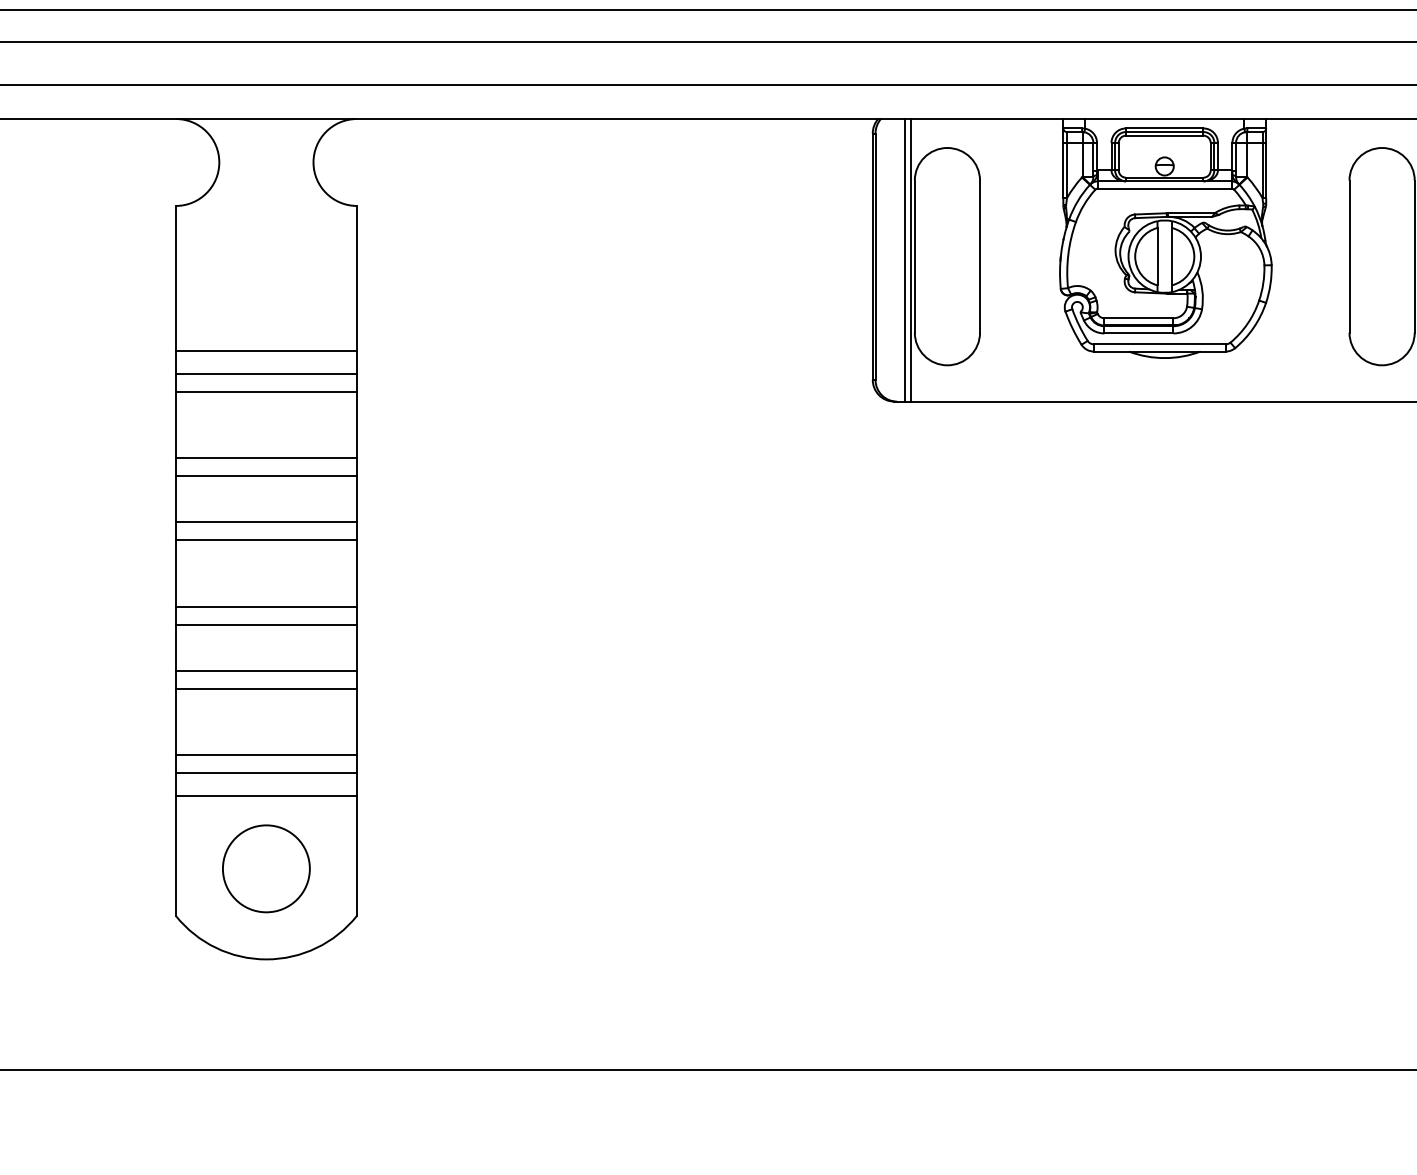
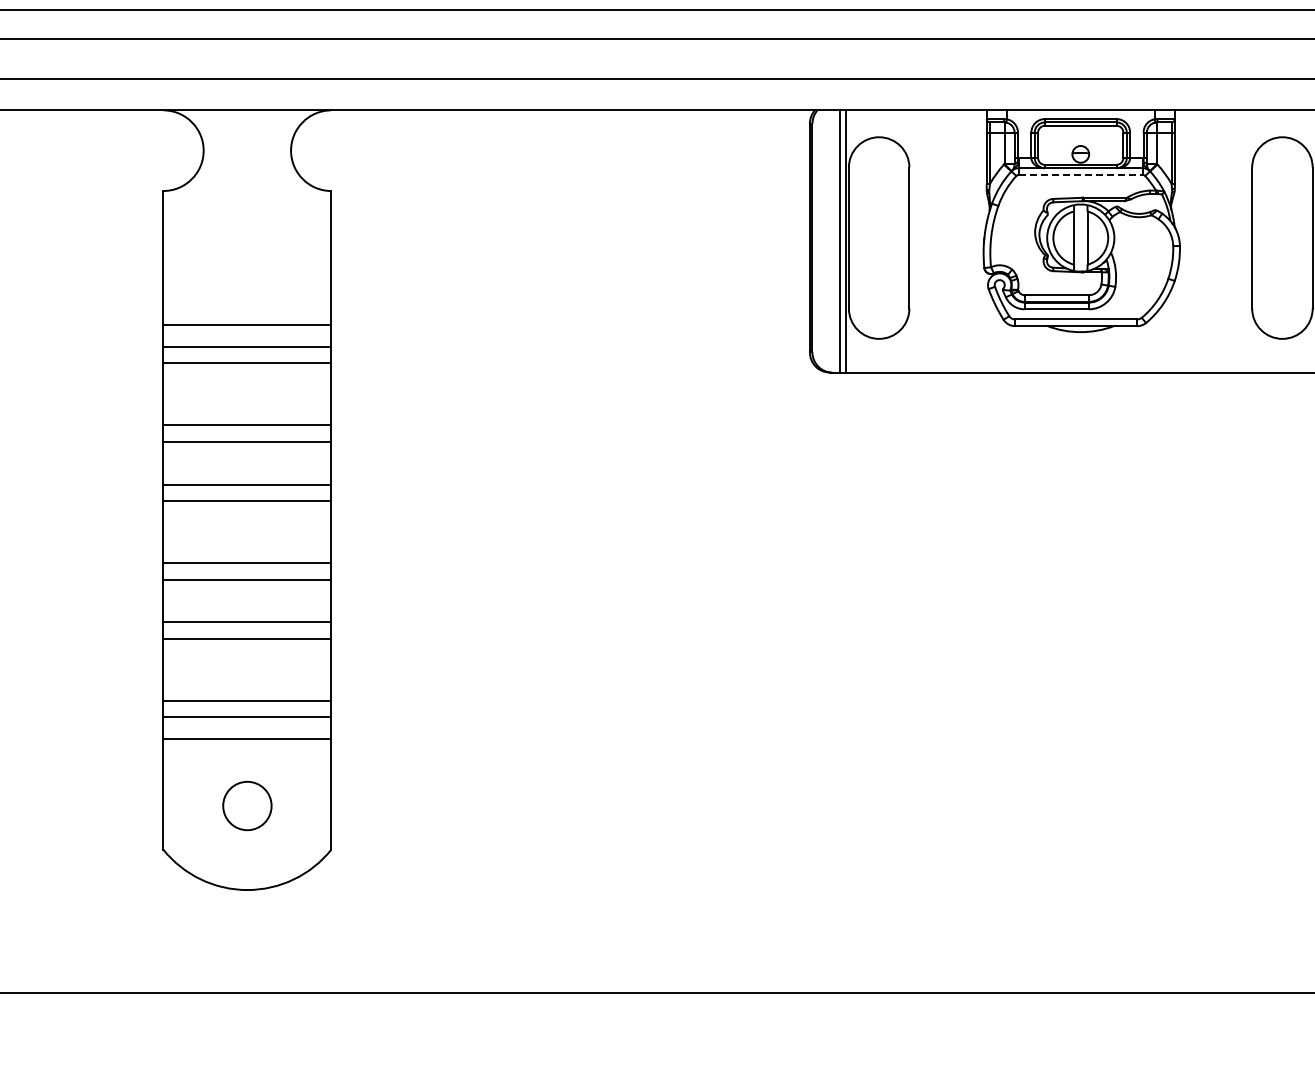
line: (1164, 188) -> (1080, 174), solid -> dashed
circle: (266, 868) -> (247, 805), size x0.6

